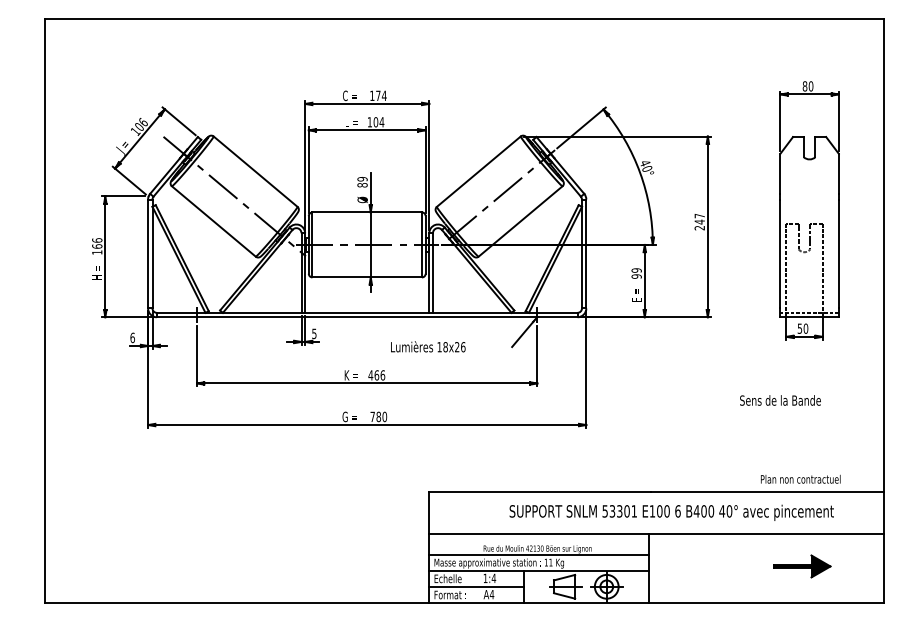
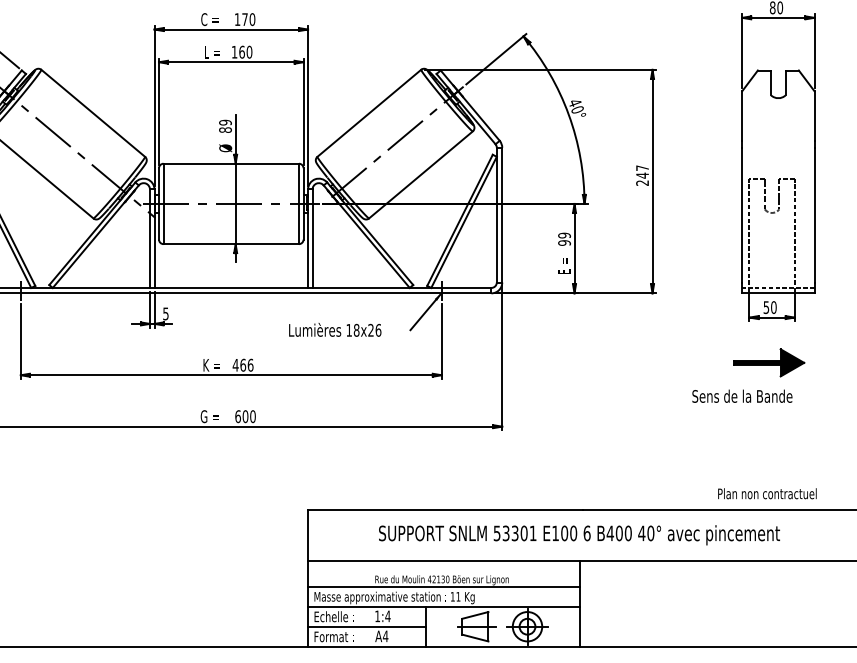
text: (383, 95) -> (251, 19), 174 -> 170
text: (379, 122) -> (246, 52), 104 -> 160
text: (428, 346) -> (335, 329), moved
text: (375, 416) -> (241, 416), 780 -> 600
text: (671, 512) -> (579, 534), moved
part: (802, 566) -> (769, 362), moved

